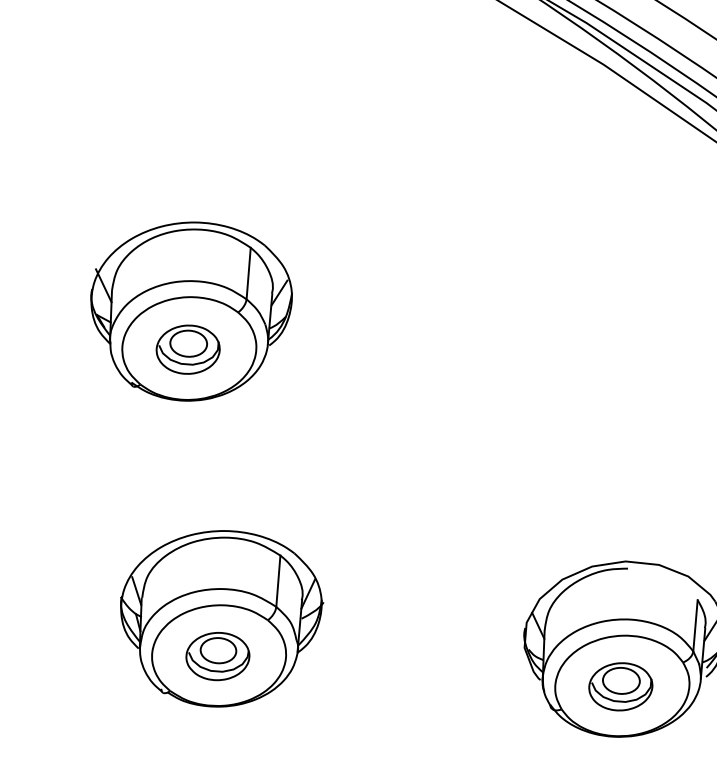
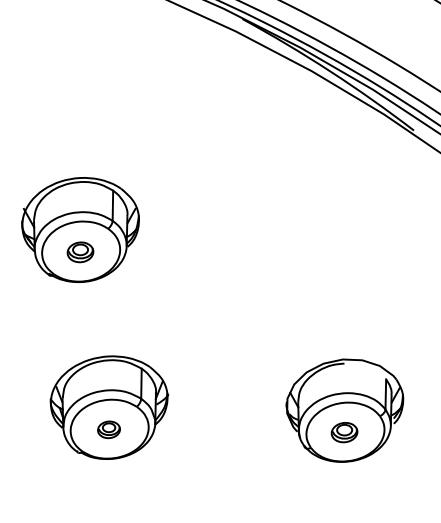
part: (188, 350) -> (80, 252), size x0.7
part: (217, 656) -> (108, 429), size x0.6
part: (620, 686) -> (344, 432), size x0.7

